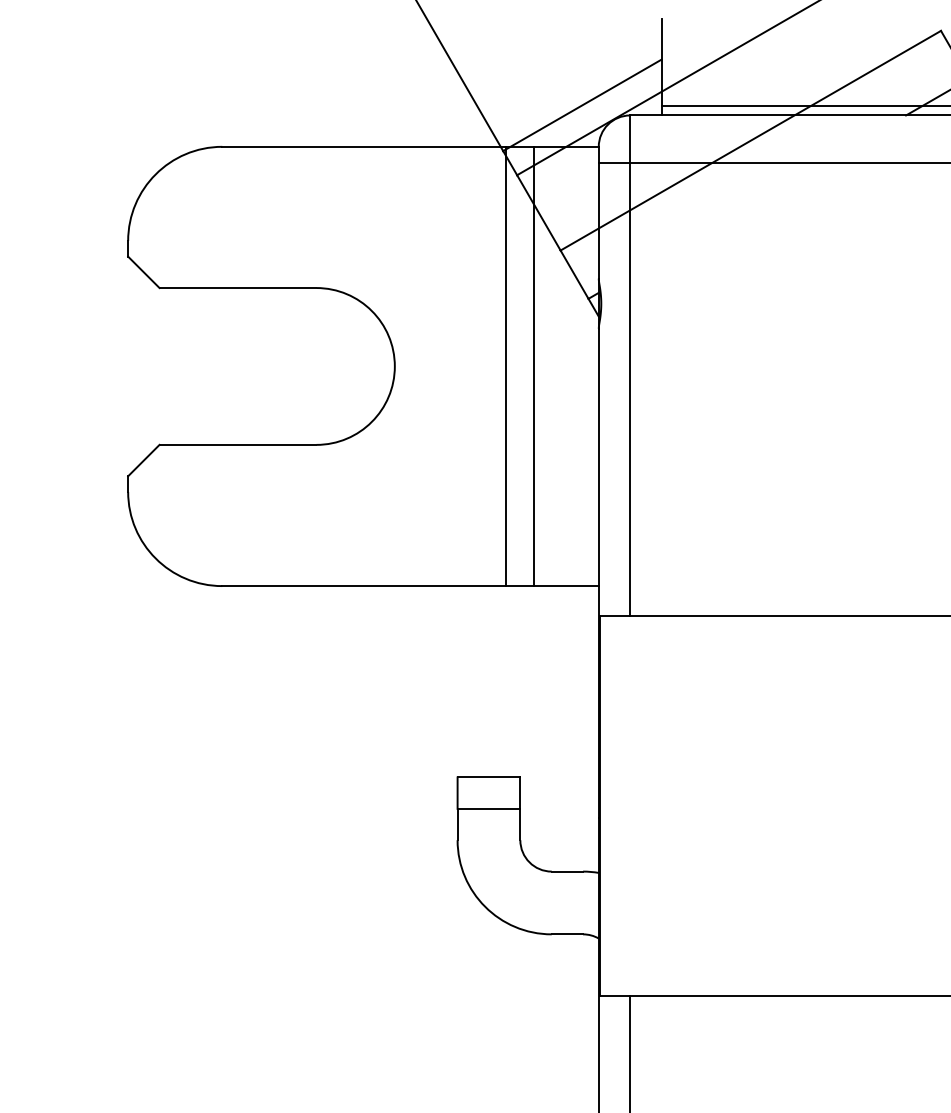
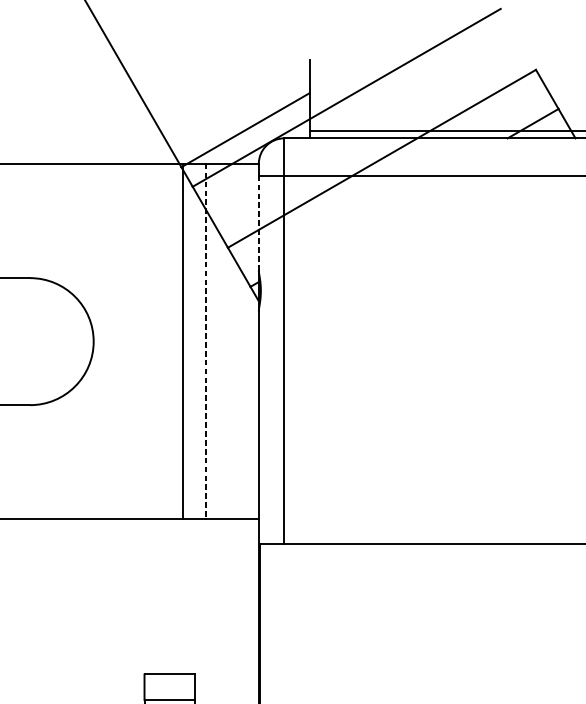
line: (598, 220) -> (258, 223), solid -> dashed
line: (533, 366) -> (205, 341), solid -> dashed

